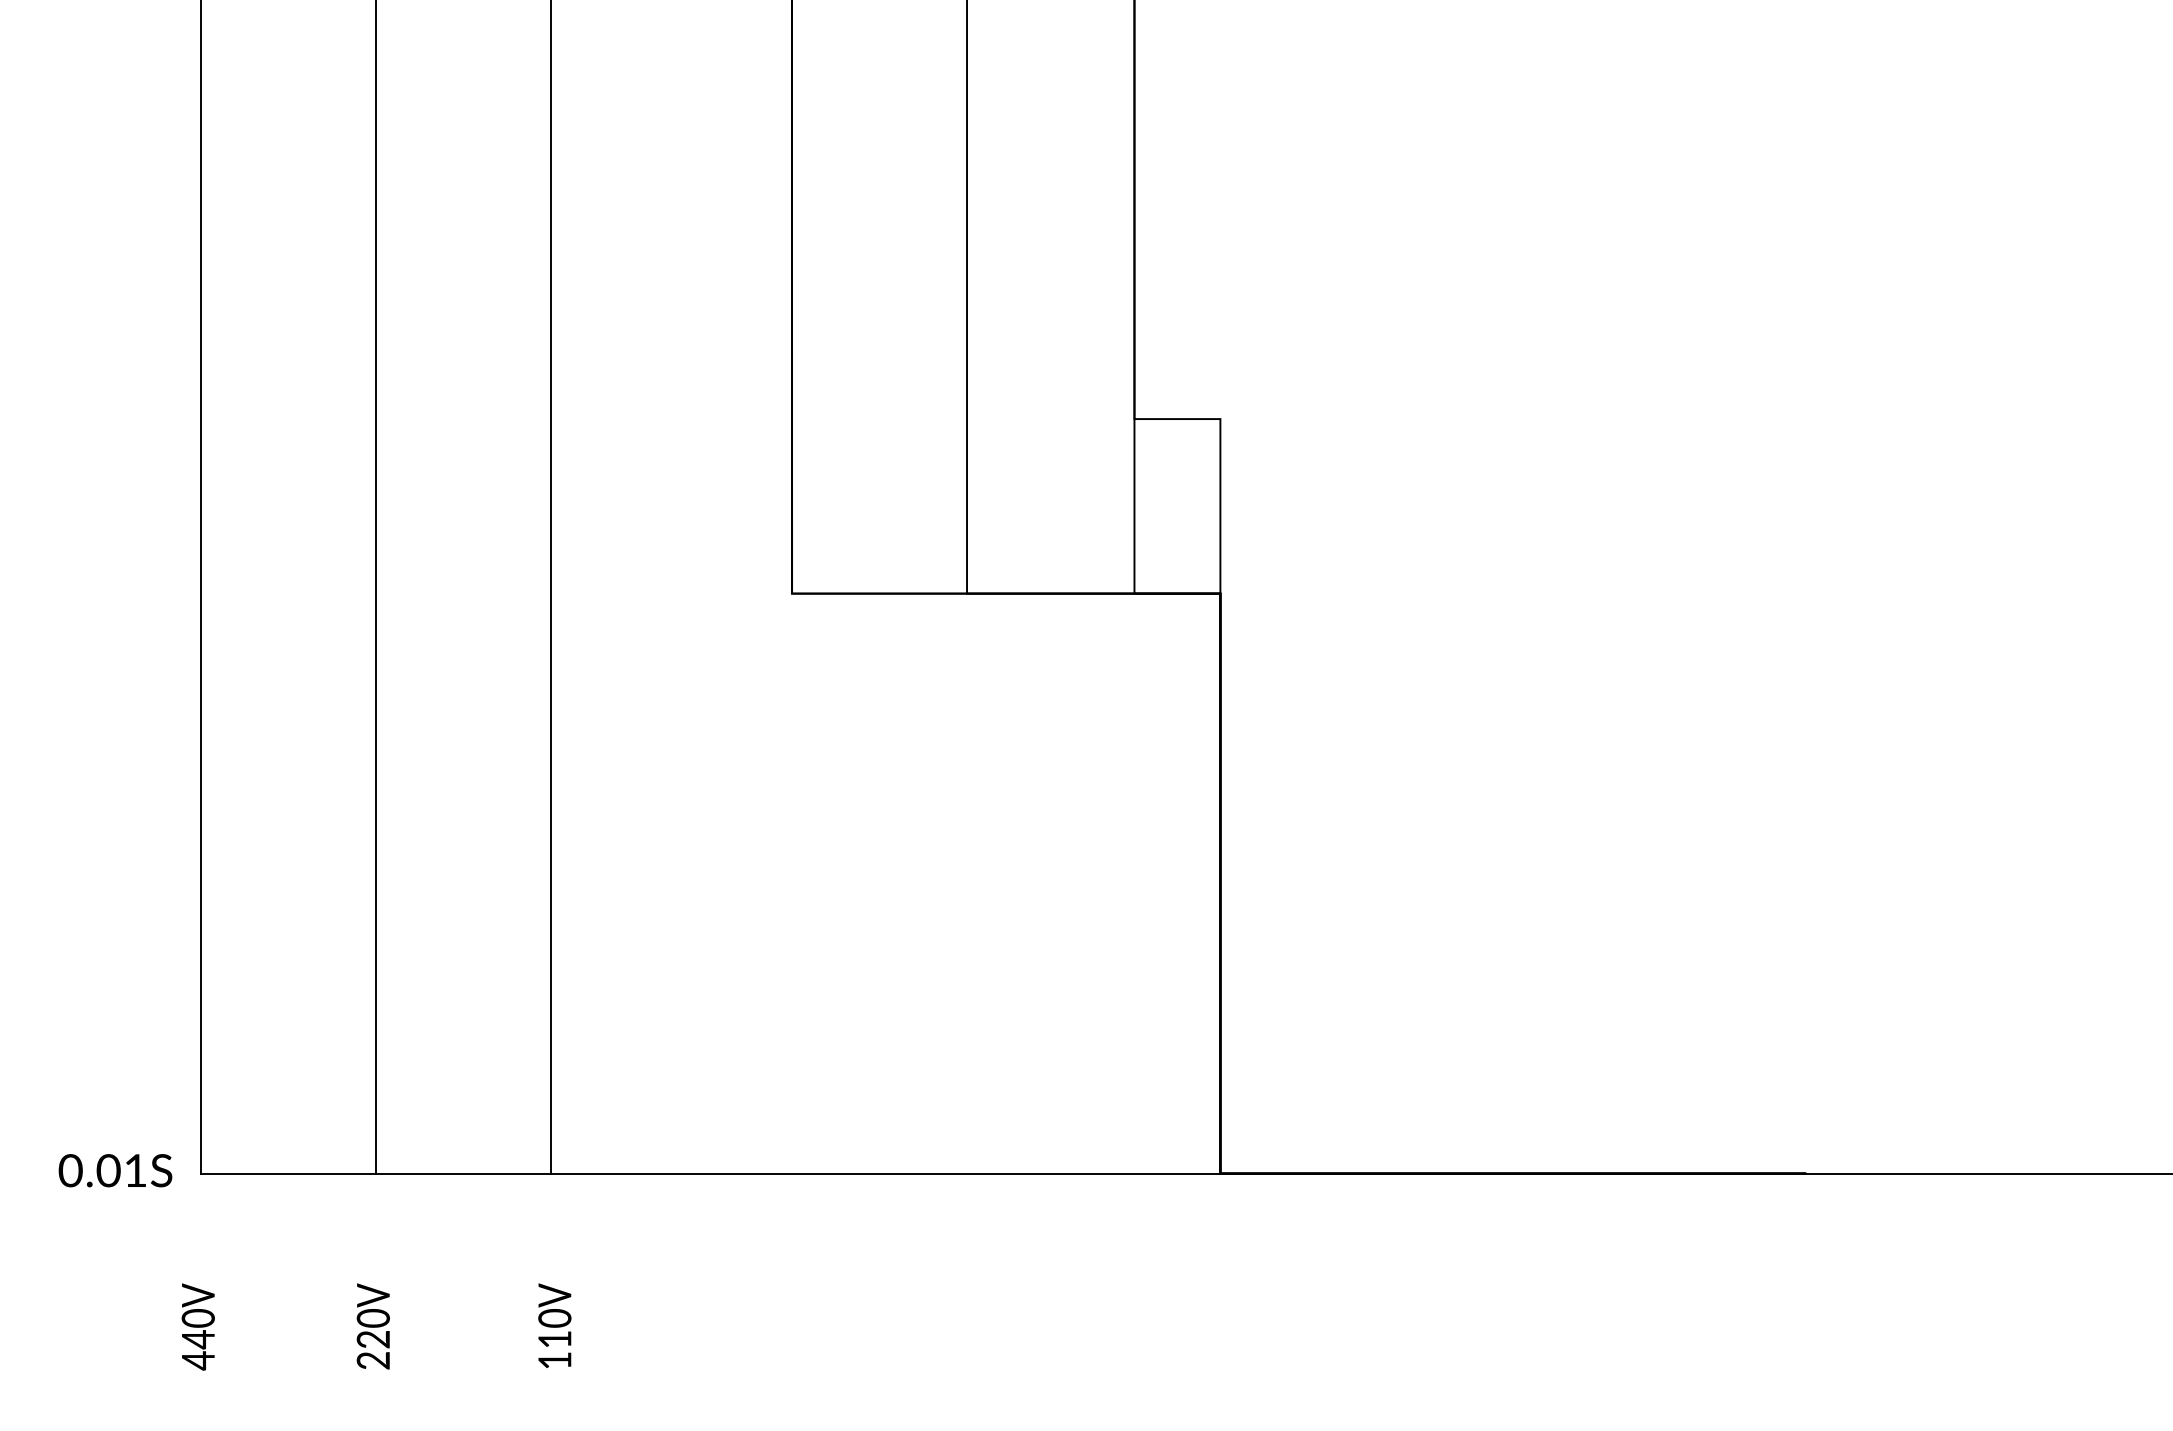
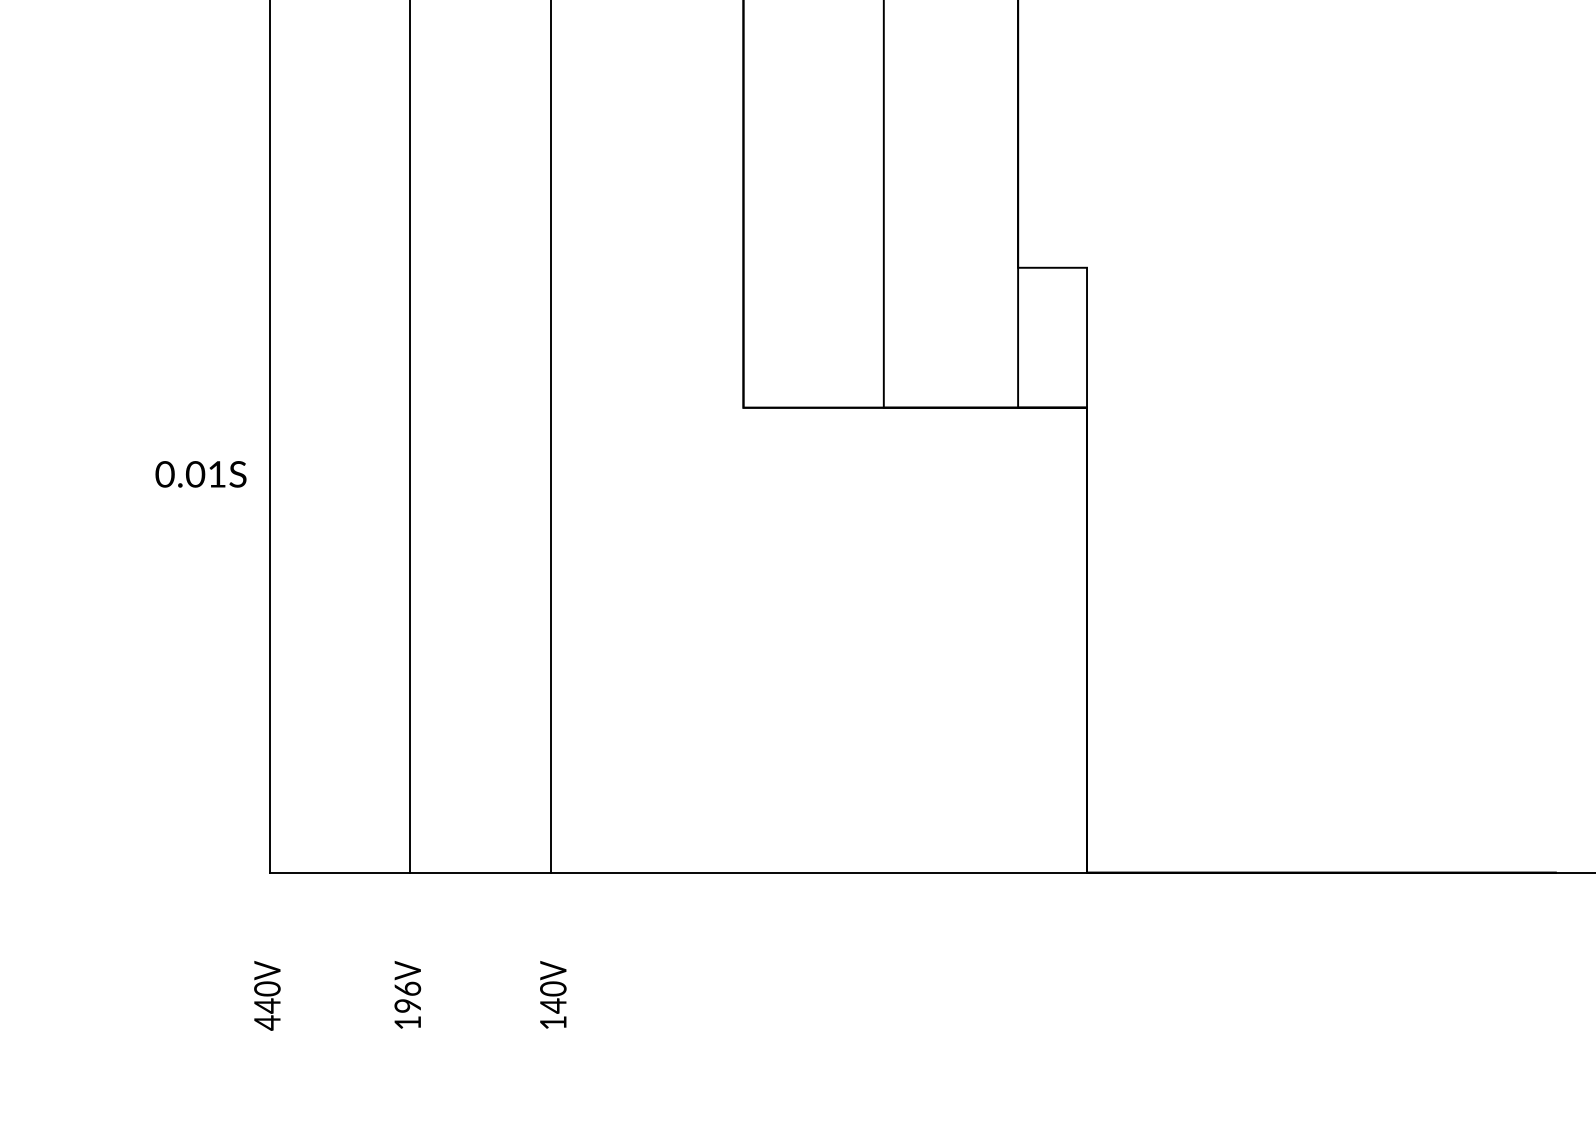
text: (115, 1170) -> (200, 474), moved
text: (372, 1339) -> (407, 1005), 220V -> 196V
text: (554, 1339) -> (553, 1005), 110V -> 140V

